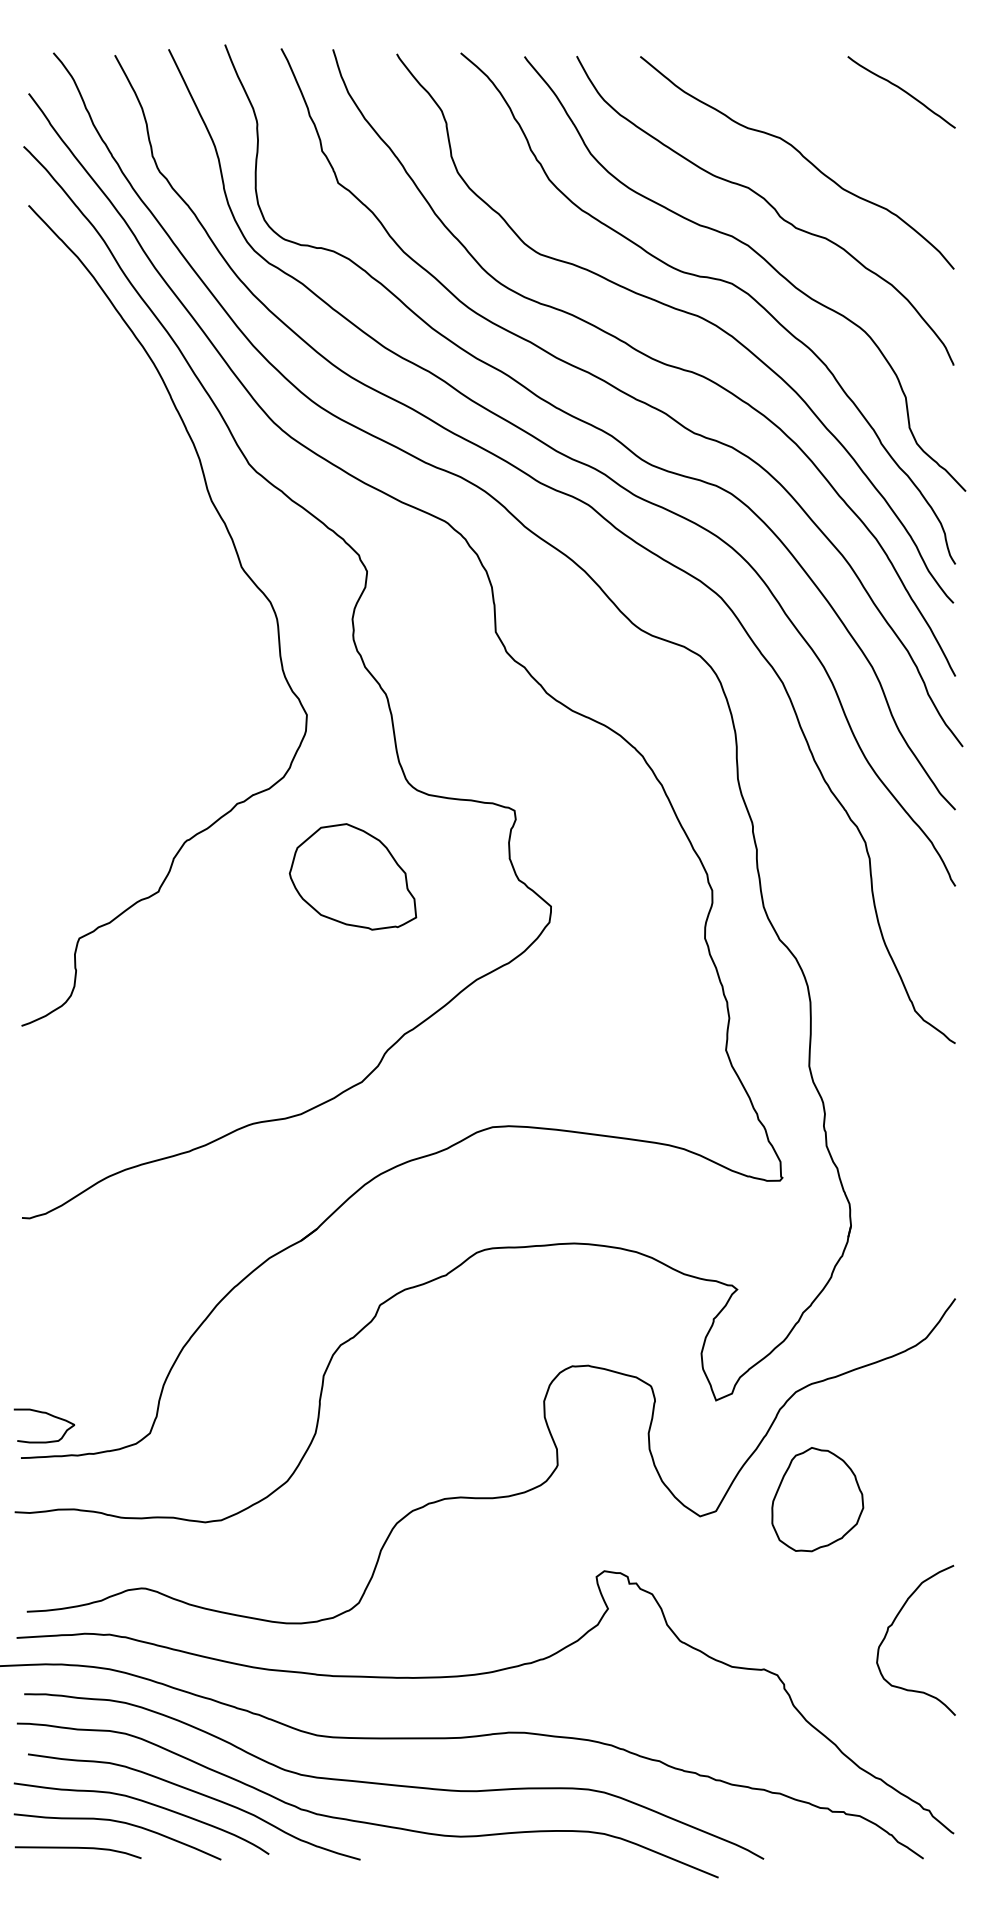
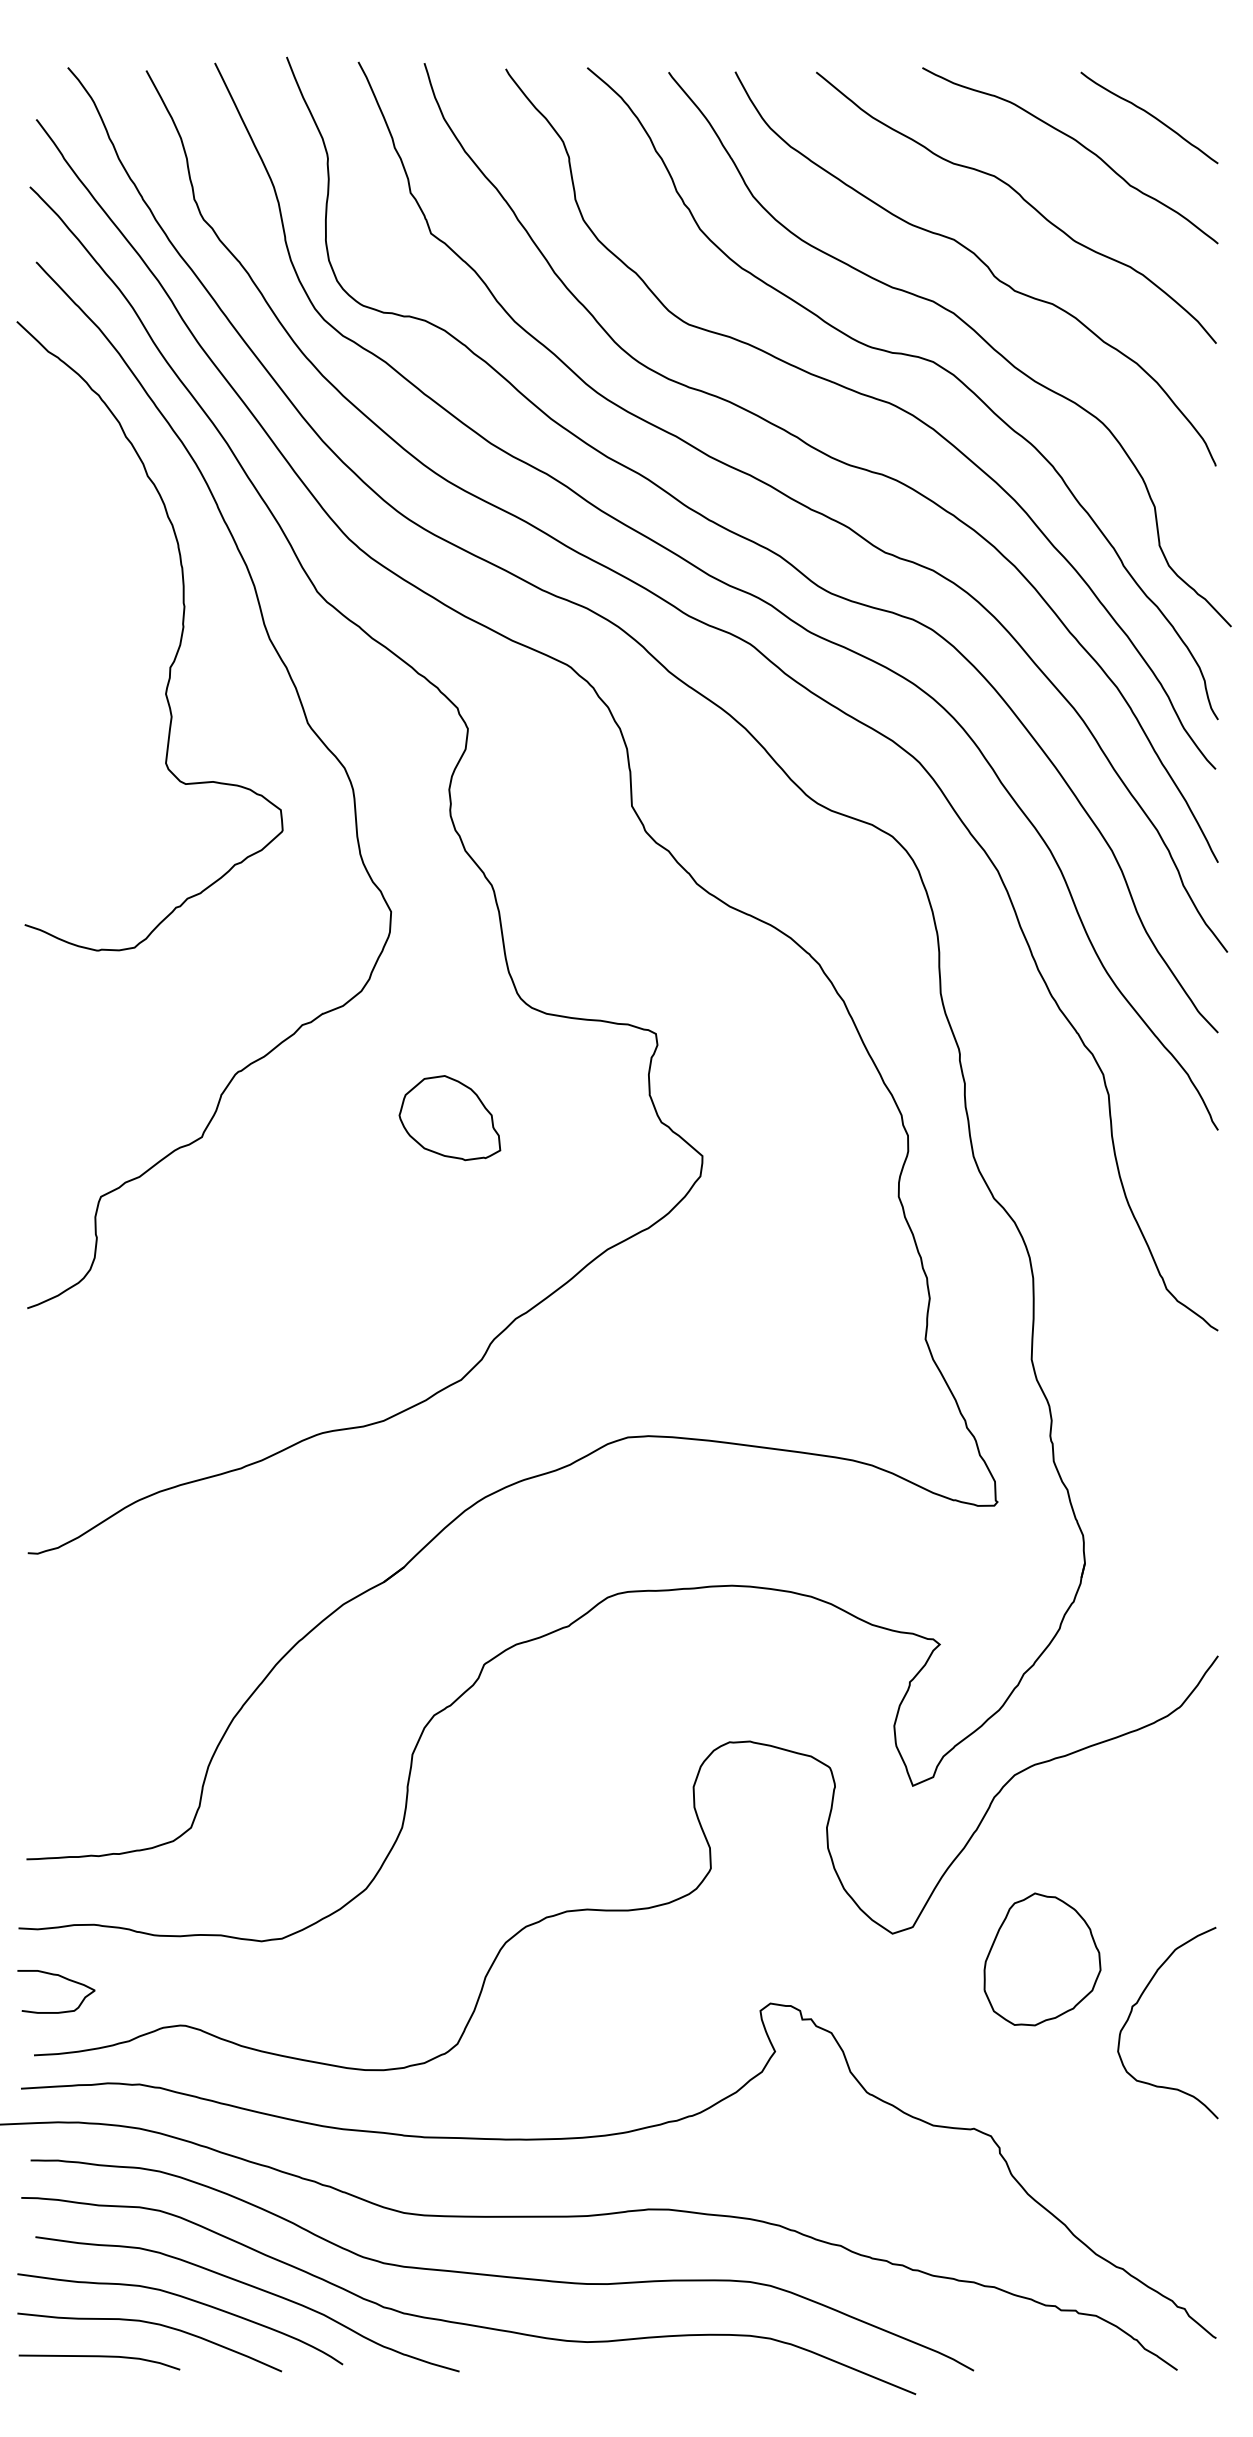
curve: (846, 113) -> (1079, 144), added
curve: (140, 504) -> (178, 643), added
part: (352, 876) -> (449, 1117), size x0.62
curve: (46, 1414) -> (59, 1977), moved
part: (817, 1499) -> (1042, 1959), moved
curve: (892, 1625) -> (1137, 2003), moved

